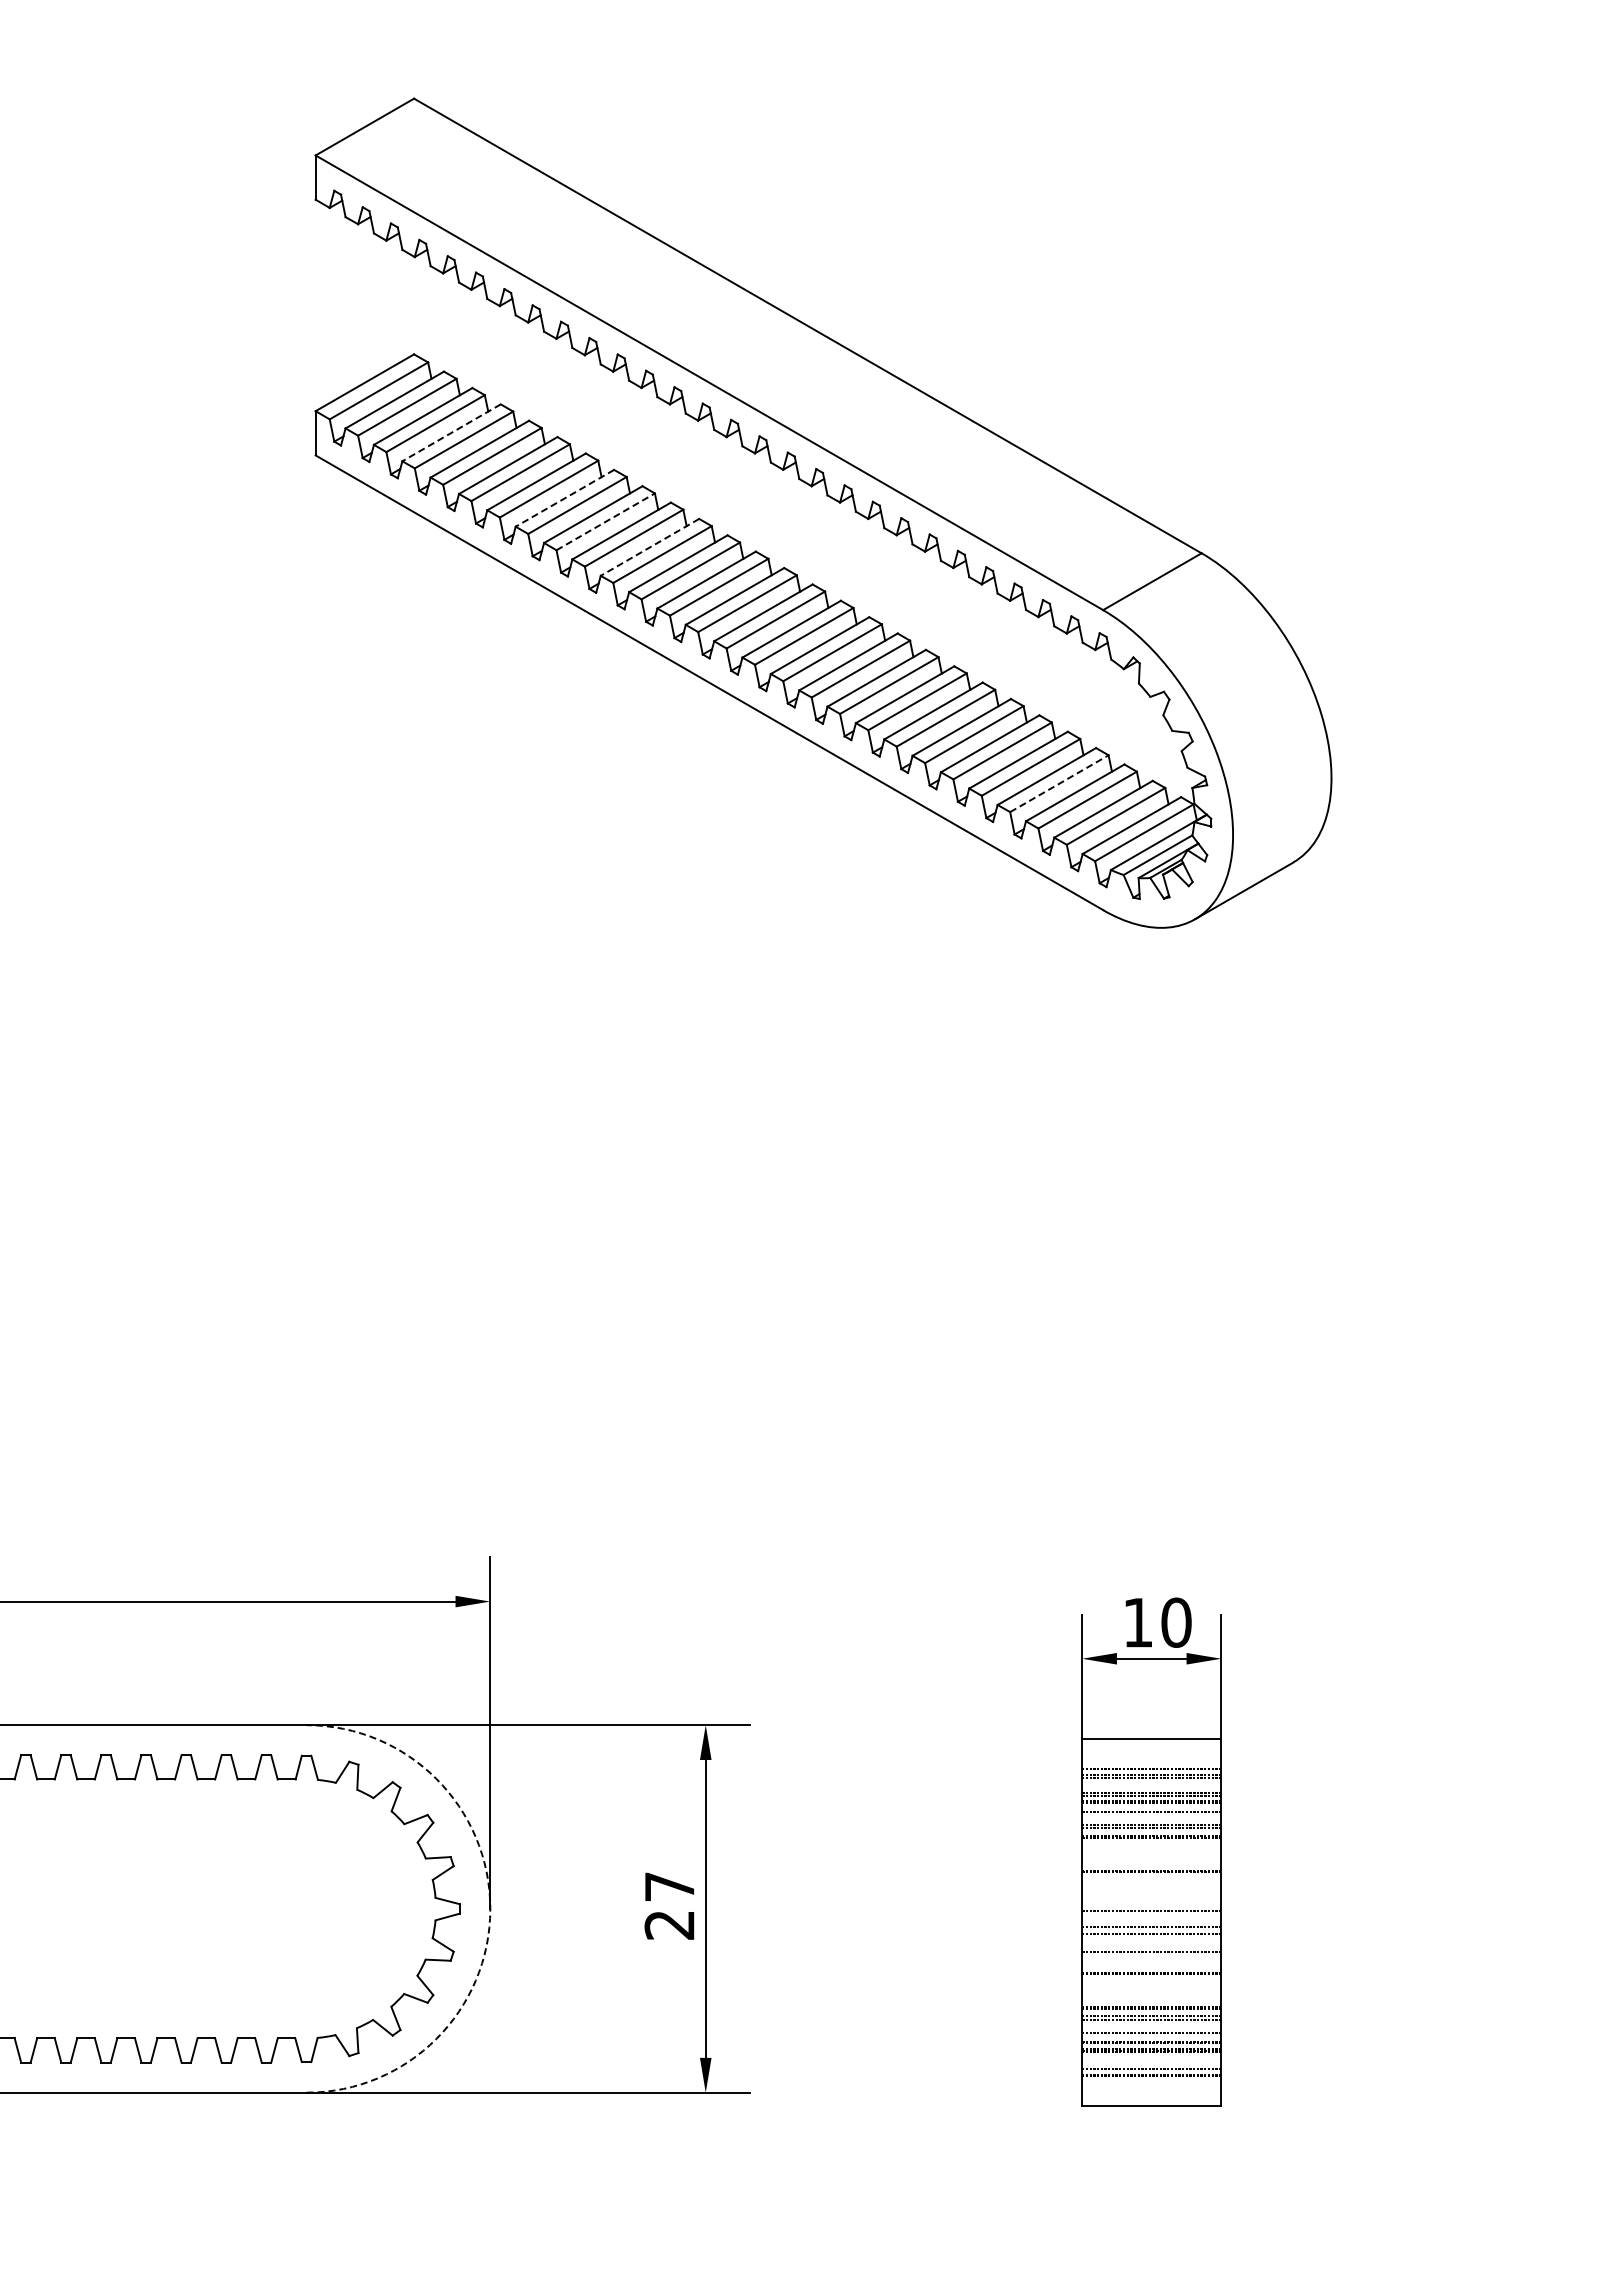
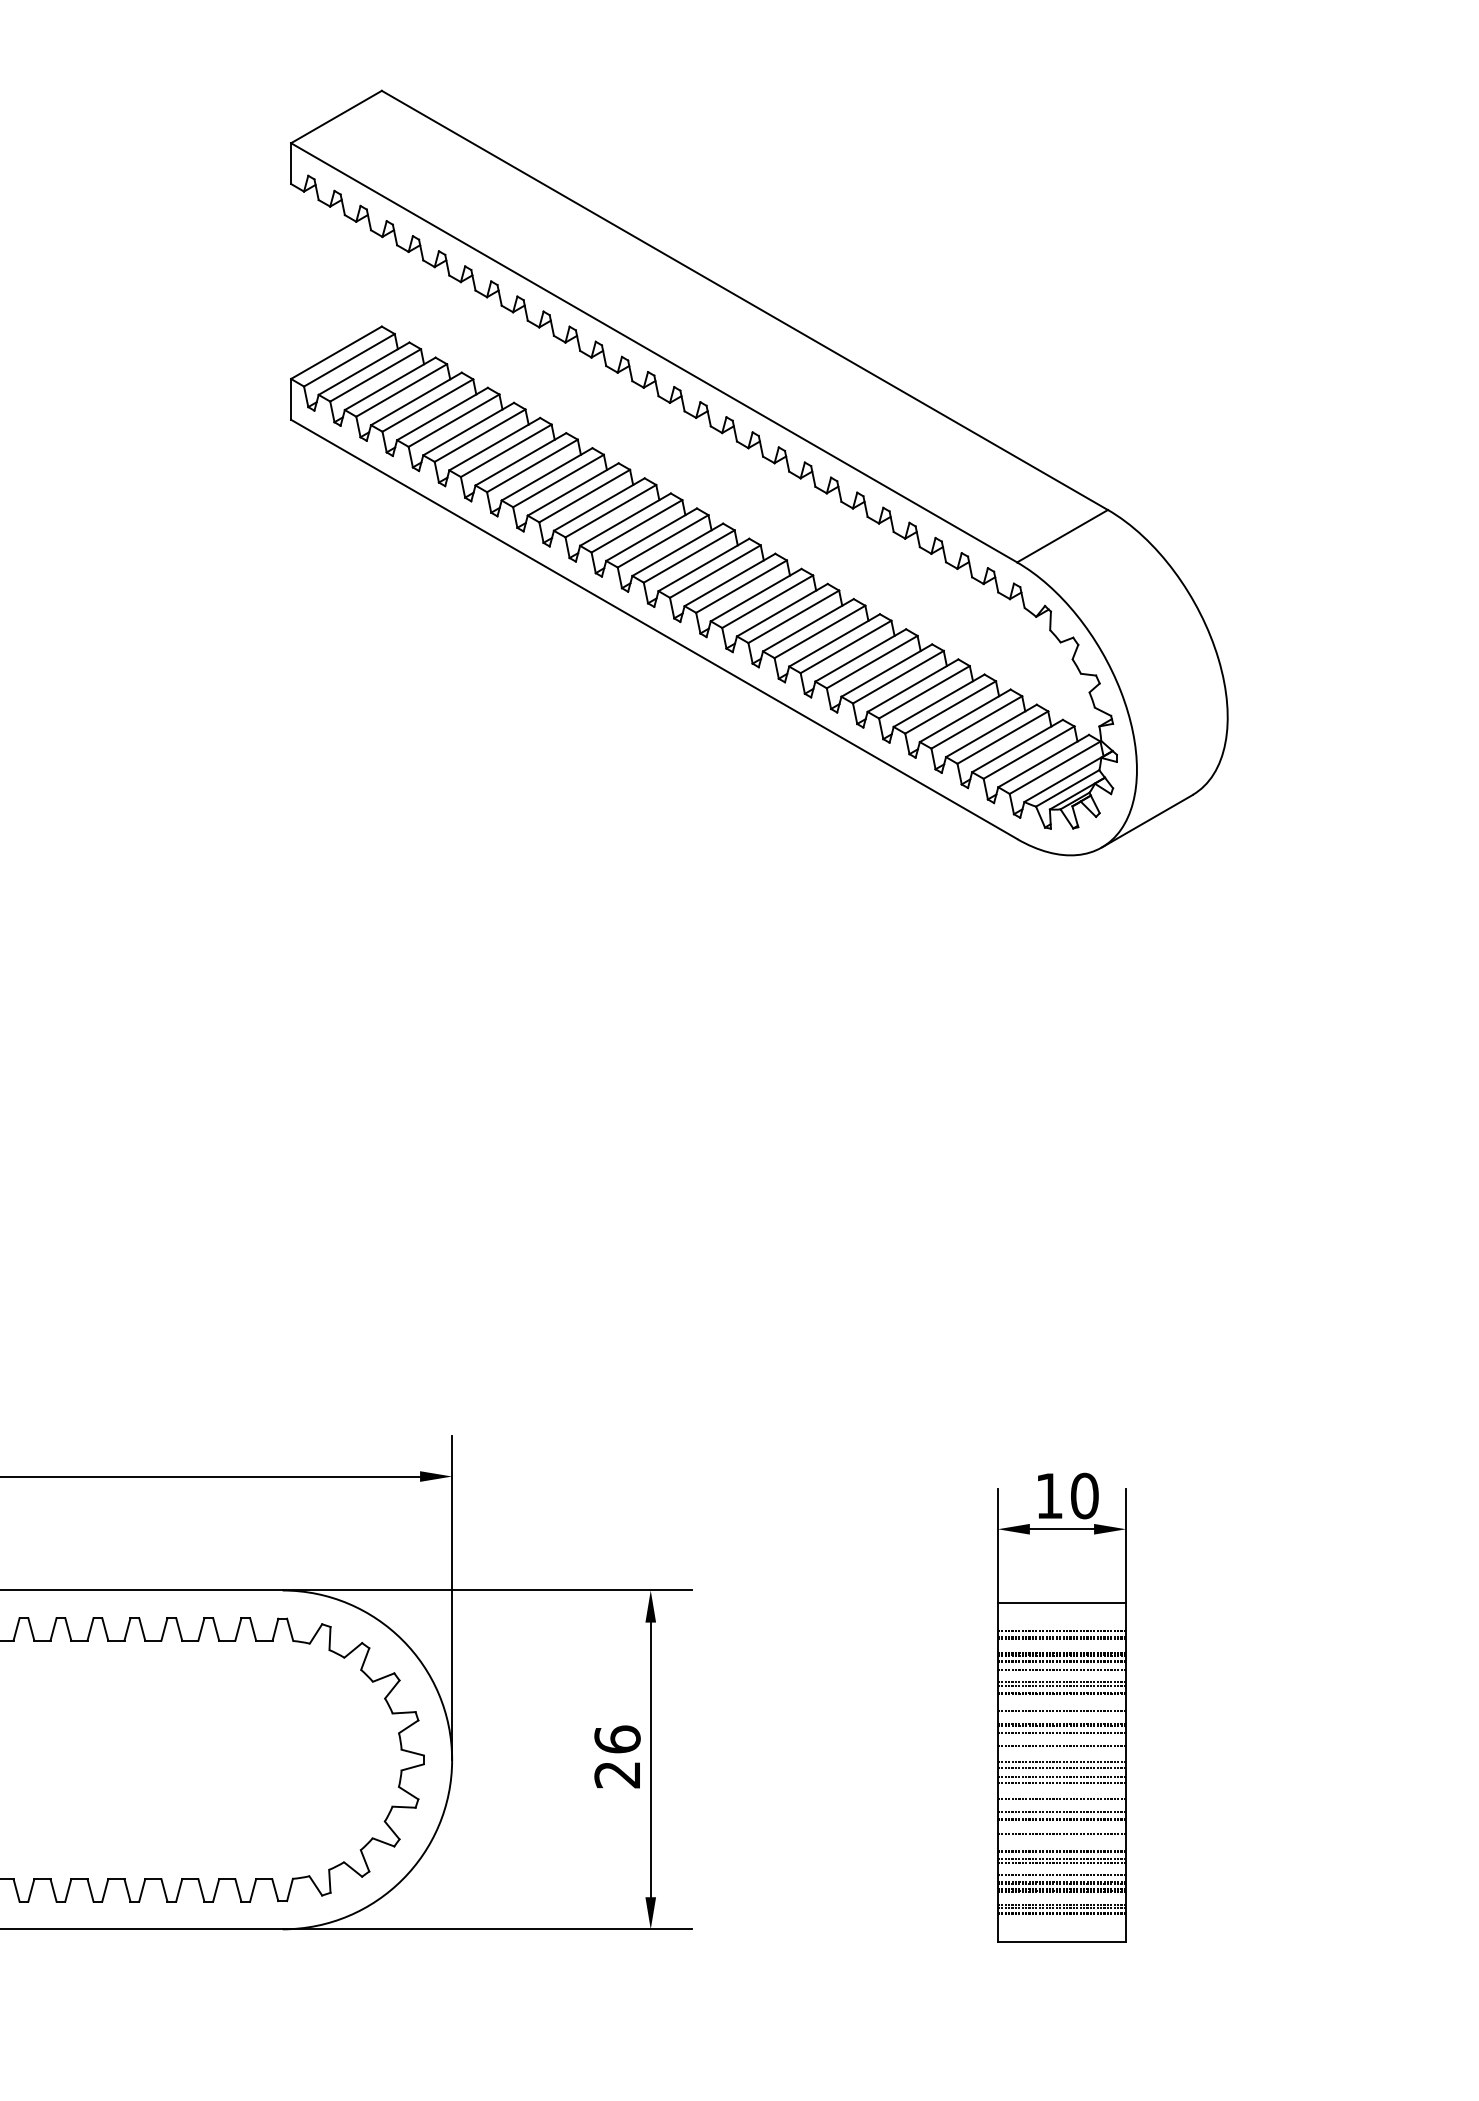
line: (451, 432) -> (416, 398), dashed -> solid
line: (564, 498) -> (520, 459), dashed -> solid
line: (605, 521) -> (558, 480), dashed -> solid
line: (649, 547) -> (598, 504), dashed -> solid
line: (1059, 783) -> (976, 722), dashed -> solid
line: (1151, 1855) -> (1061, 1710), added
line: (1151, 1879) -> (1061, 1732), added
text: (669, 1886) -> (617, 1739), 27 -> 26
line: (1151, 1893) -> (1061, 1745), added
arc: (490, 1908) -> (452, 1759), dashed -> solid
line: (1151, 1917) -> (1061, 1767), added
line: (1151, 1965) -> (1061, 1812), added
line: (1151, 1989) -> (1061, 1834), added
line: (1151, 2066) -> (1061, 1905), added

